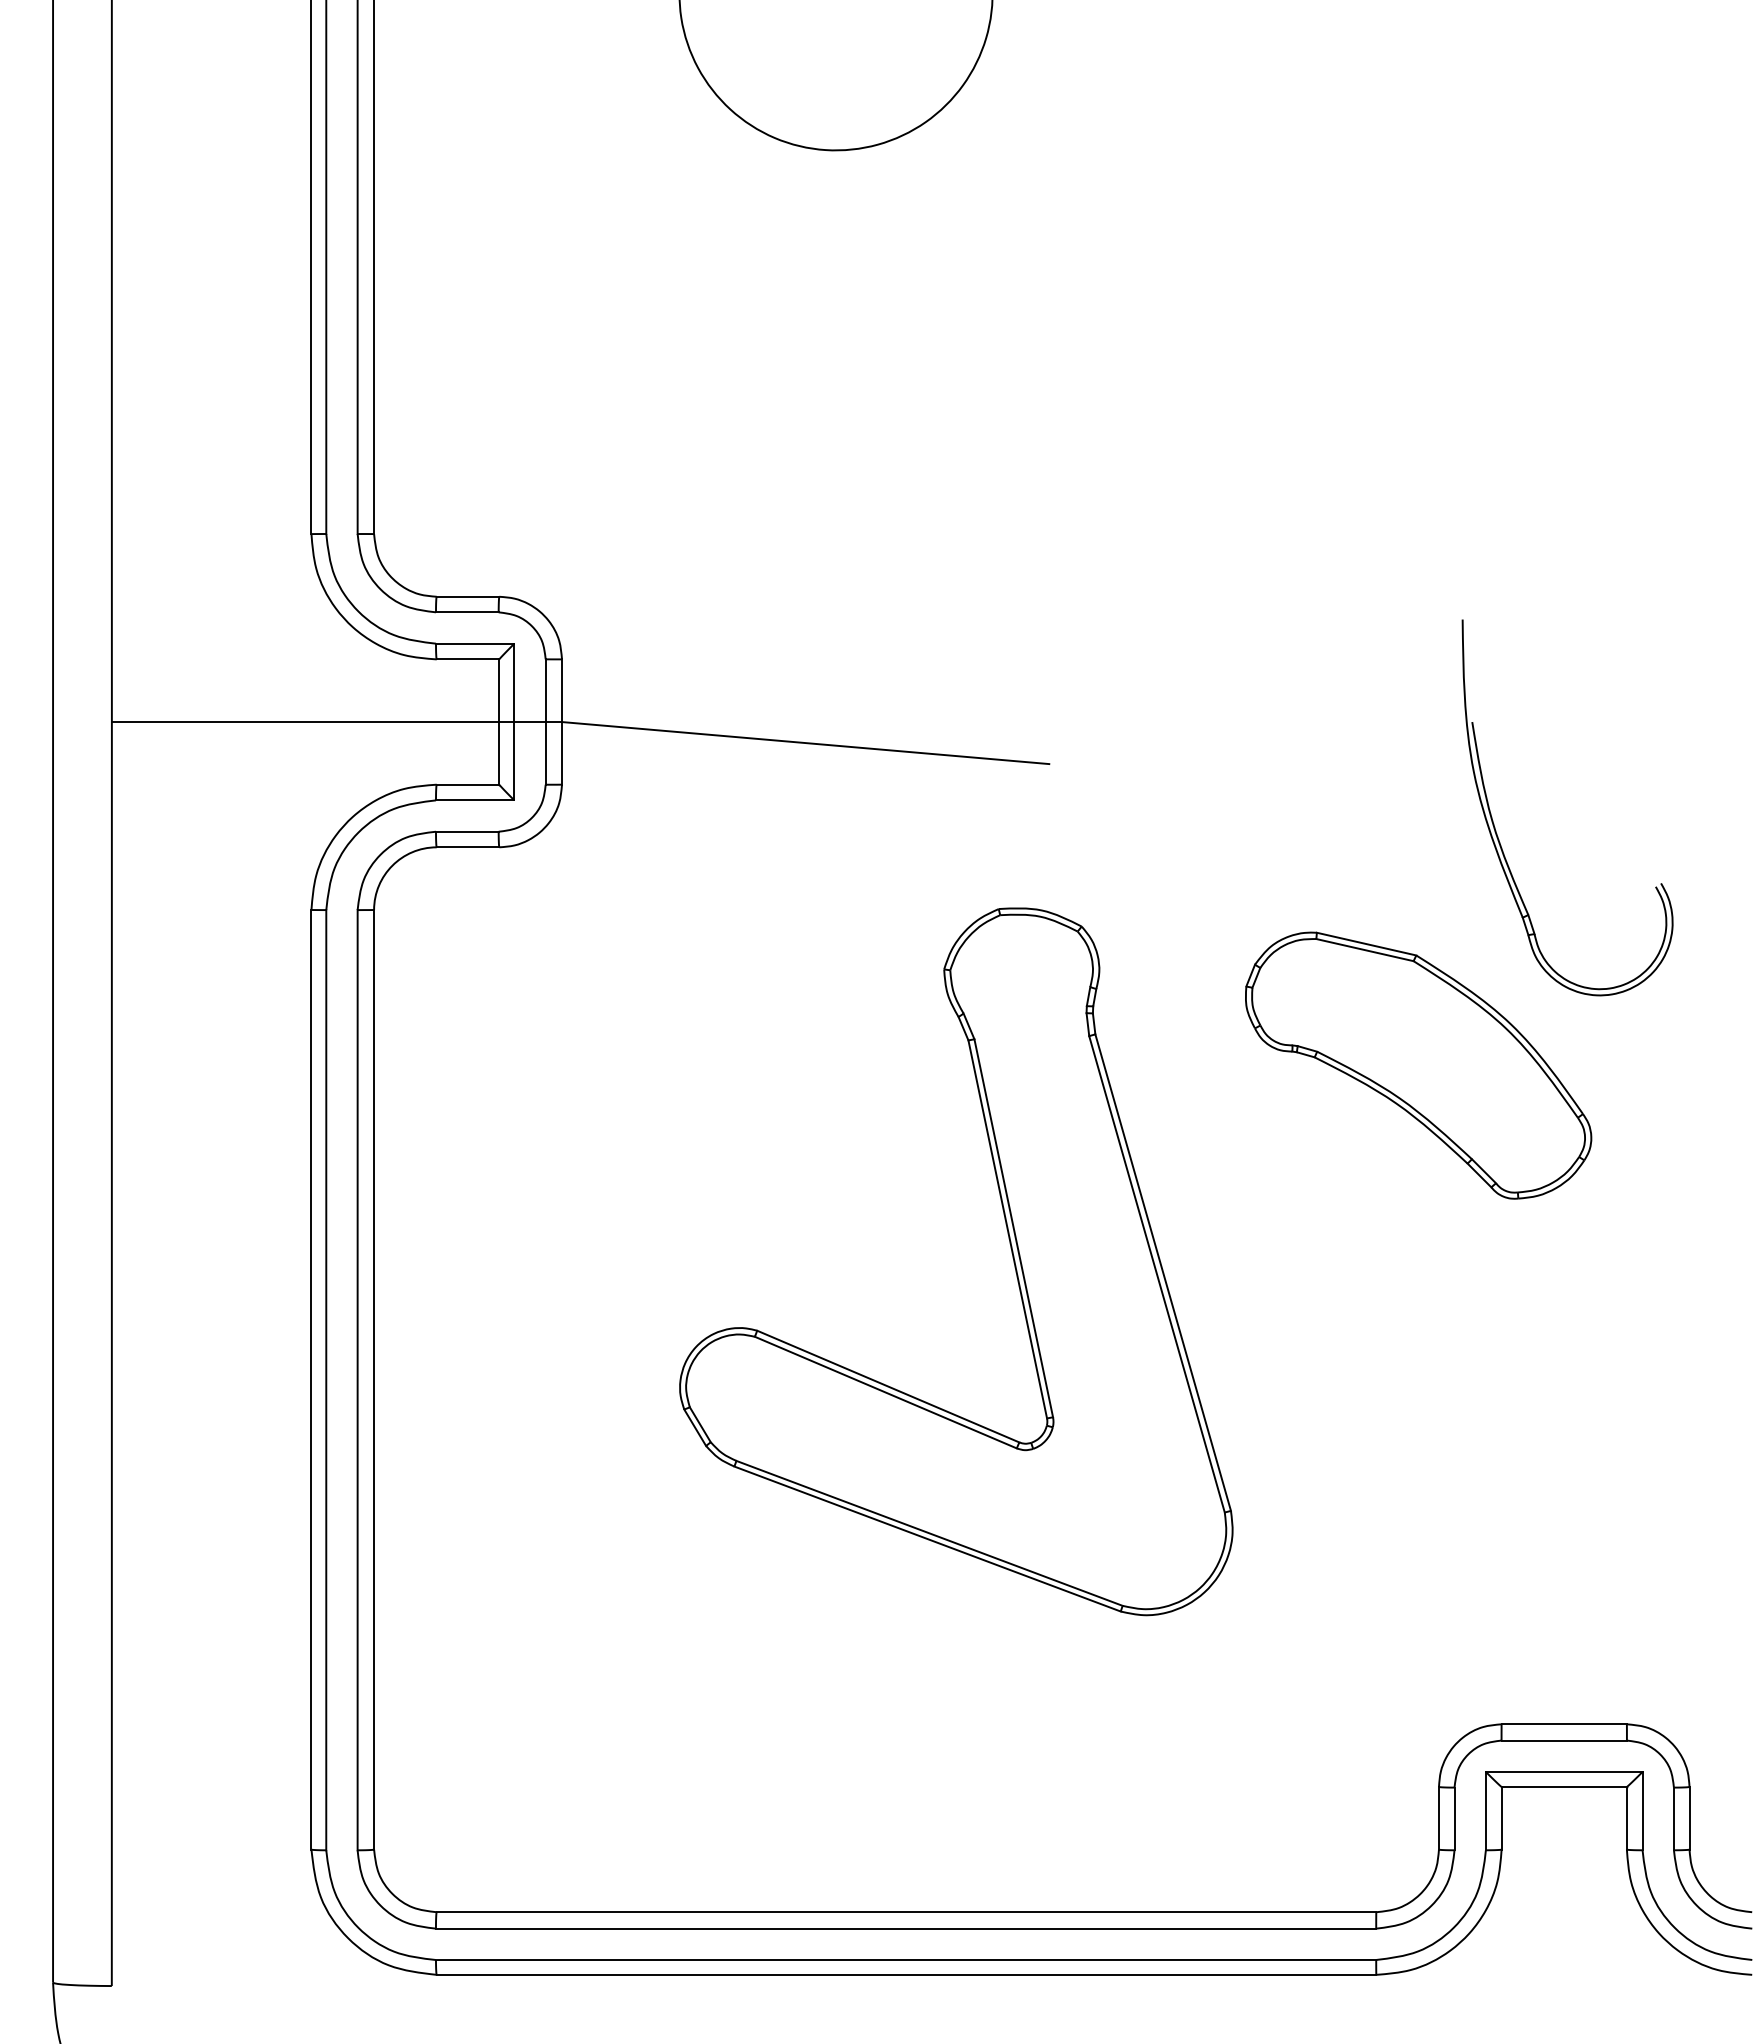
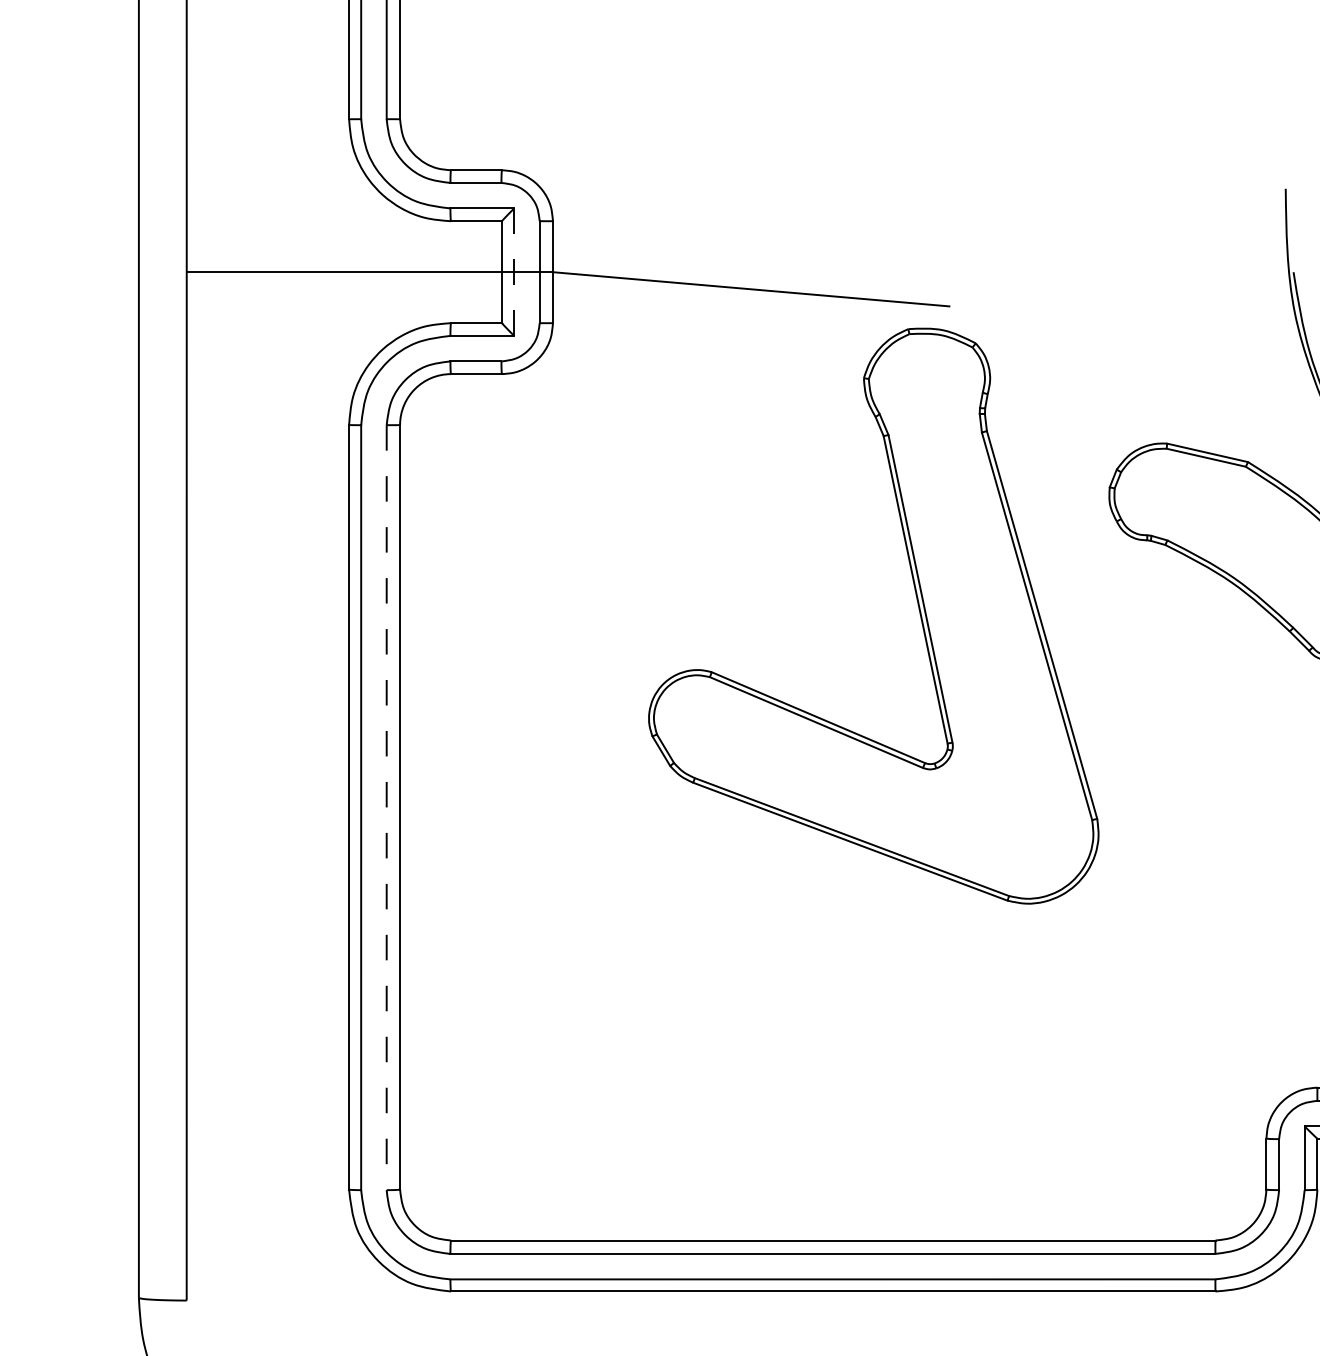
line: (514, 722) -> (514, 272), solid -> dashed
part: (1010, 1248) -> (917, 605), moved
line: (357, 1380) -> (386, 807), solid -> dashed

